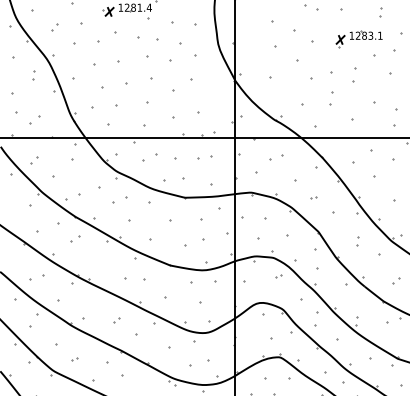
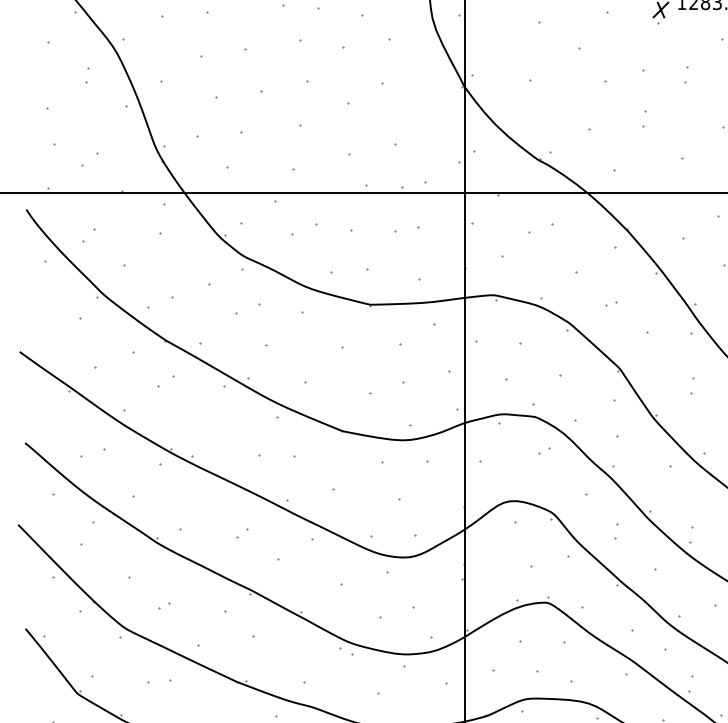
part: (354, 74) -> (686, 74), size x0.62
part: (331, 98) -> (643, 119), size x0.62
part: (316, 319) -> (615, 532), size x0.62

